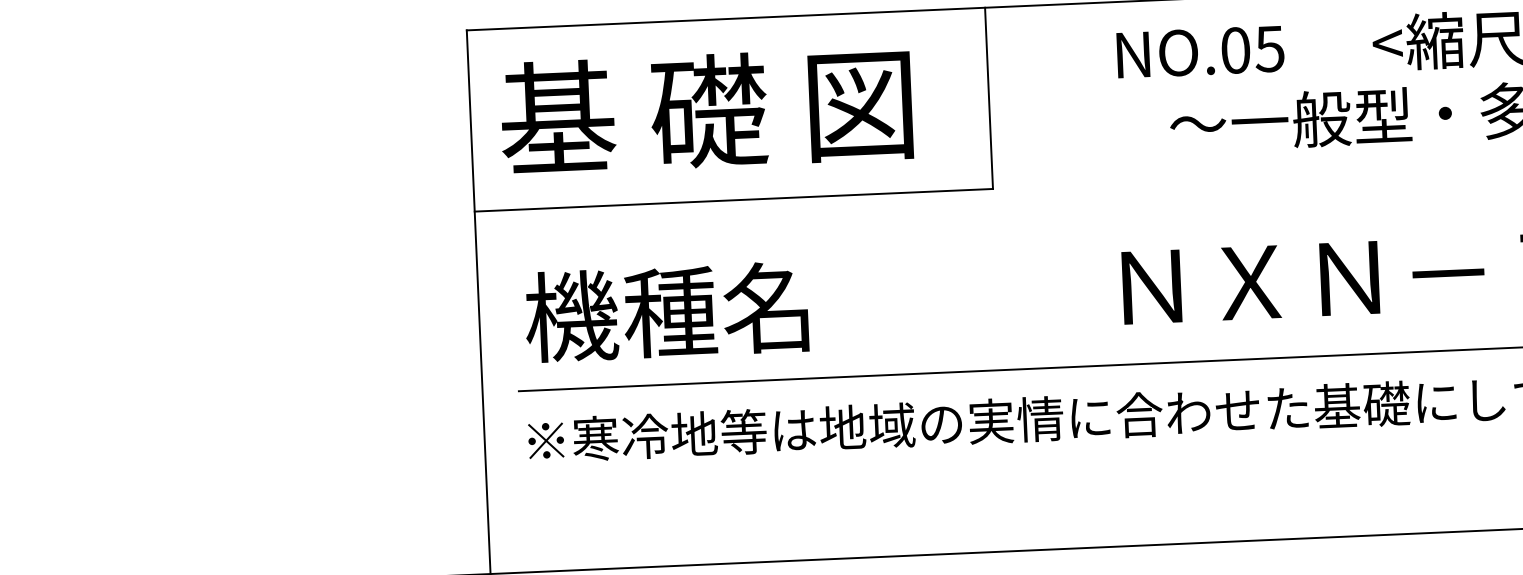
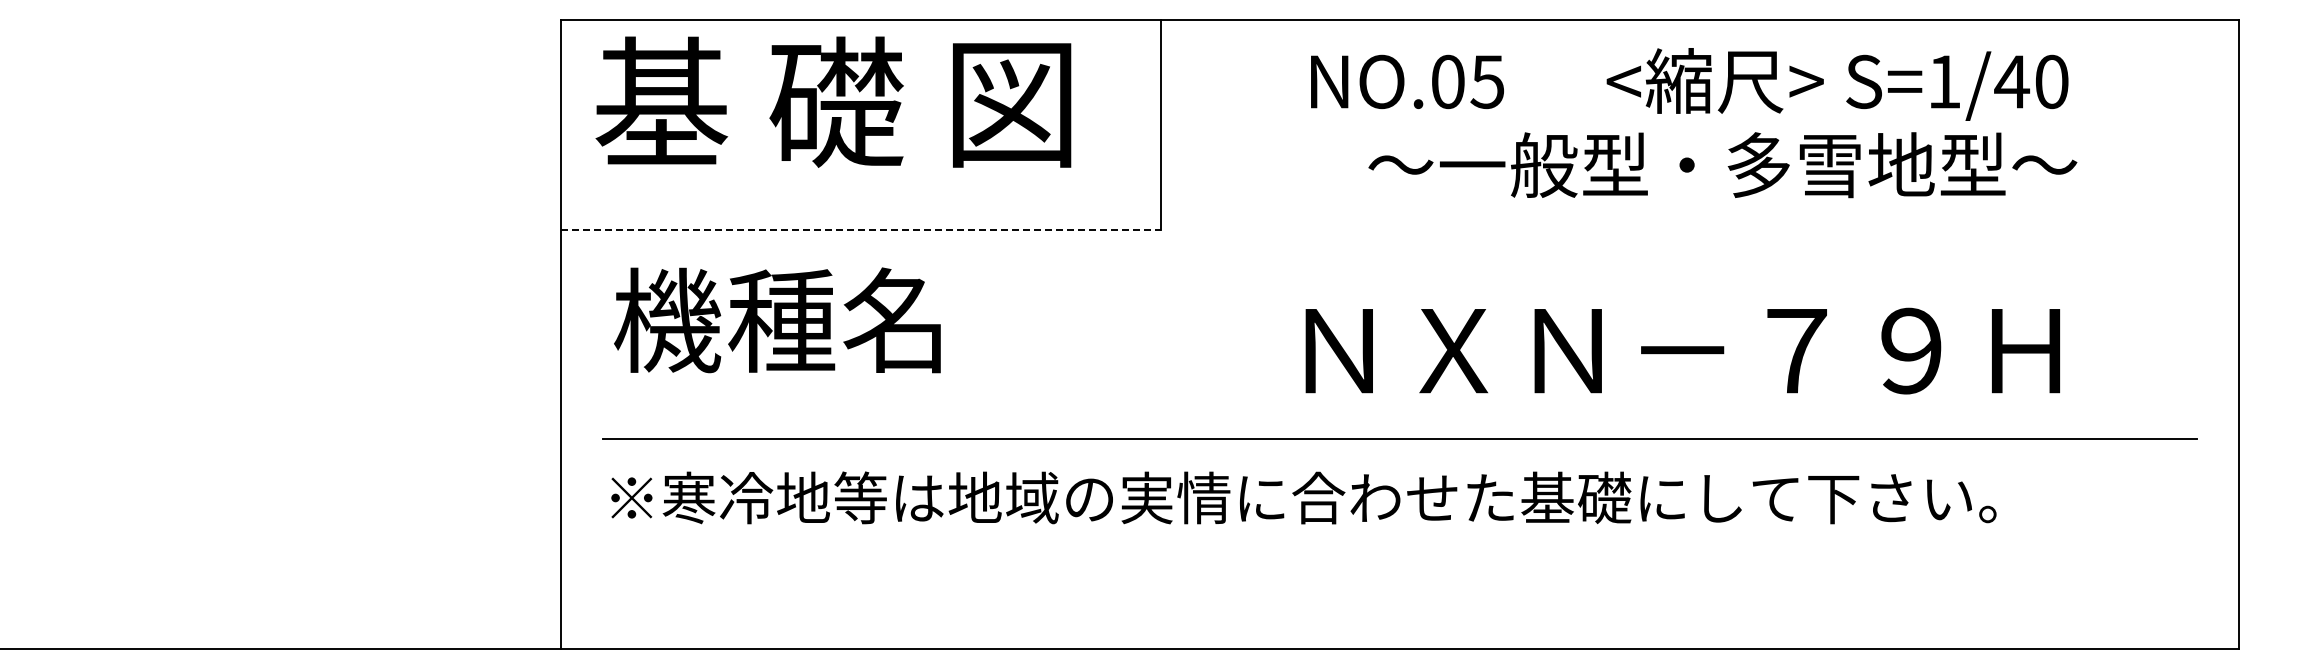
text: (706, 110) -> (833, 101), moved
line: (733, 200) -> (860, 229), solid -> dashed
text: (666, 312) -> (777, 320), moved

